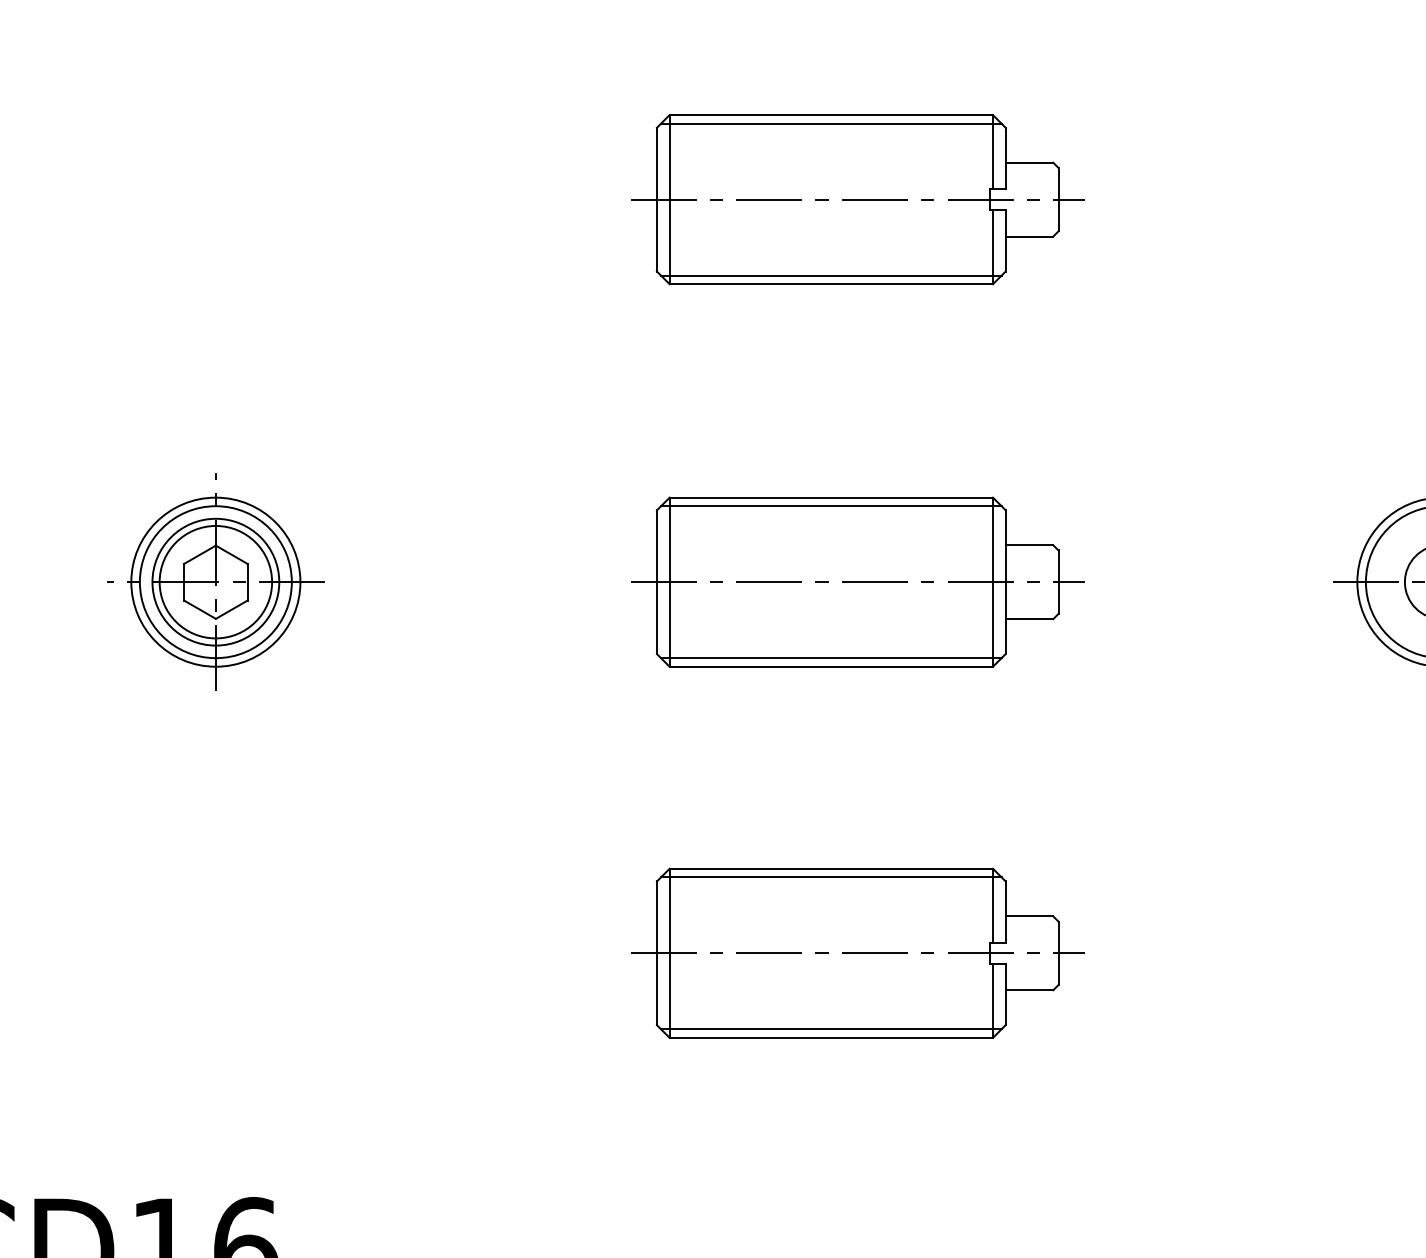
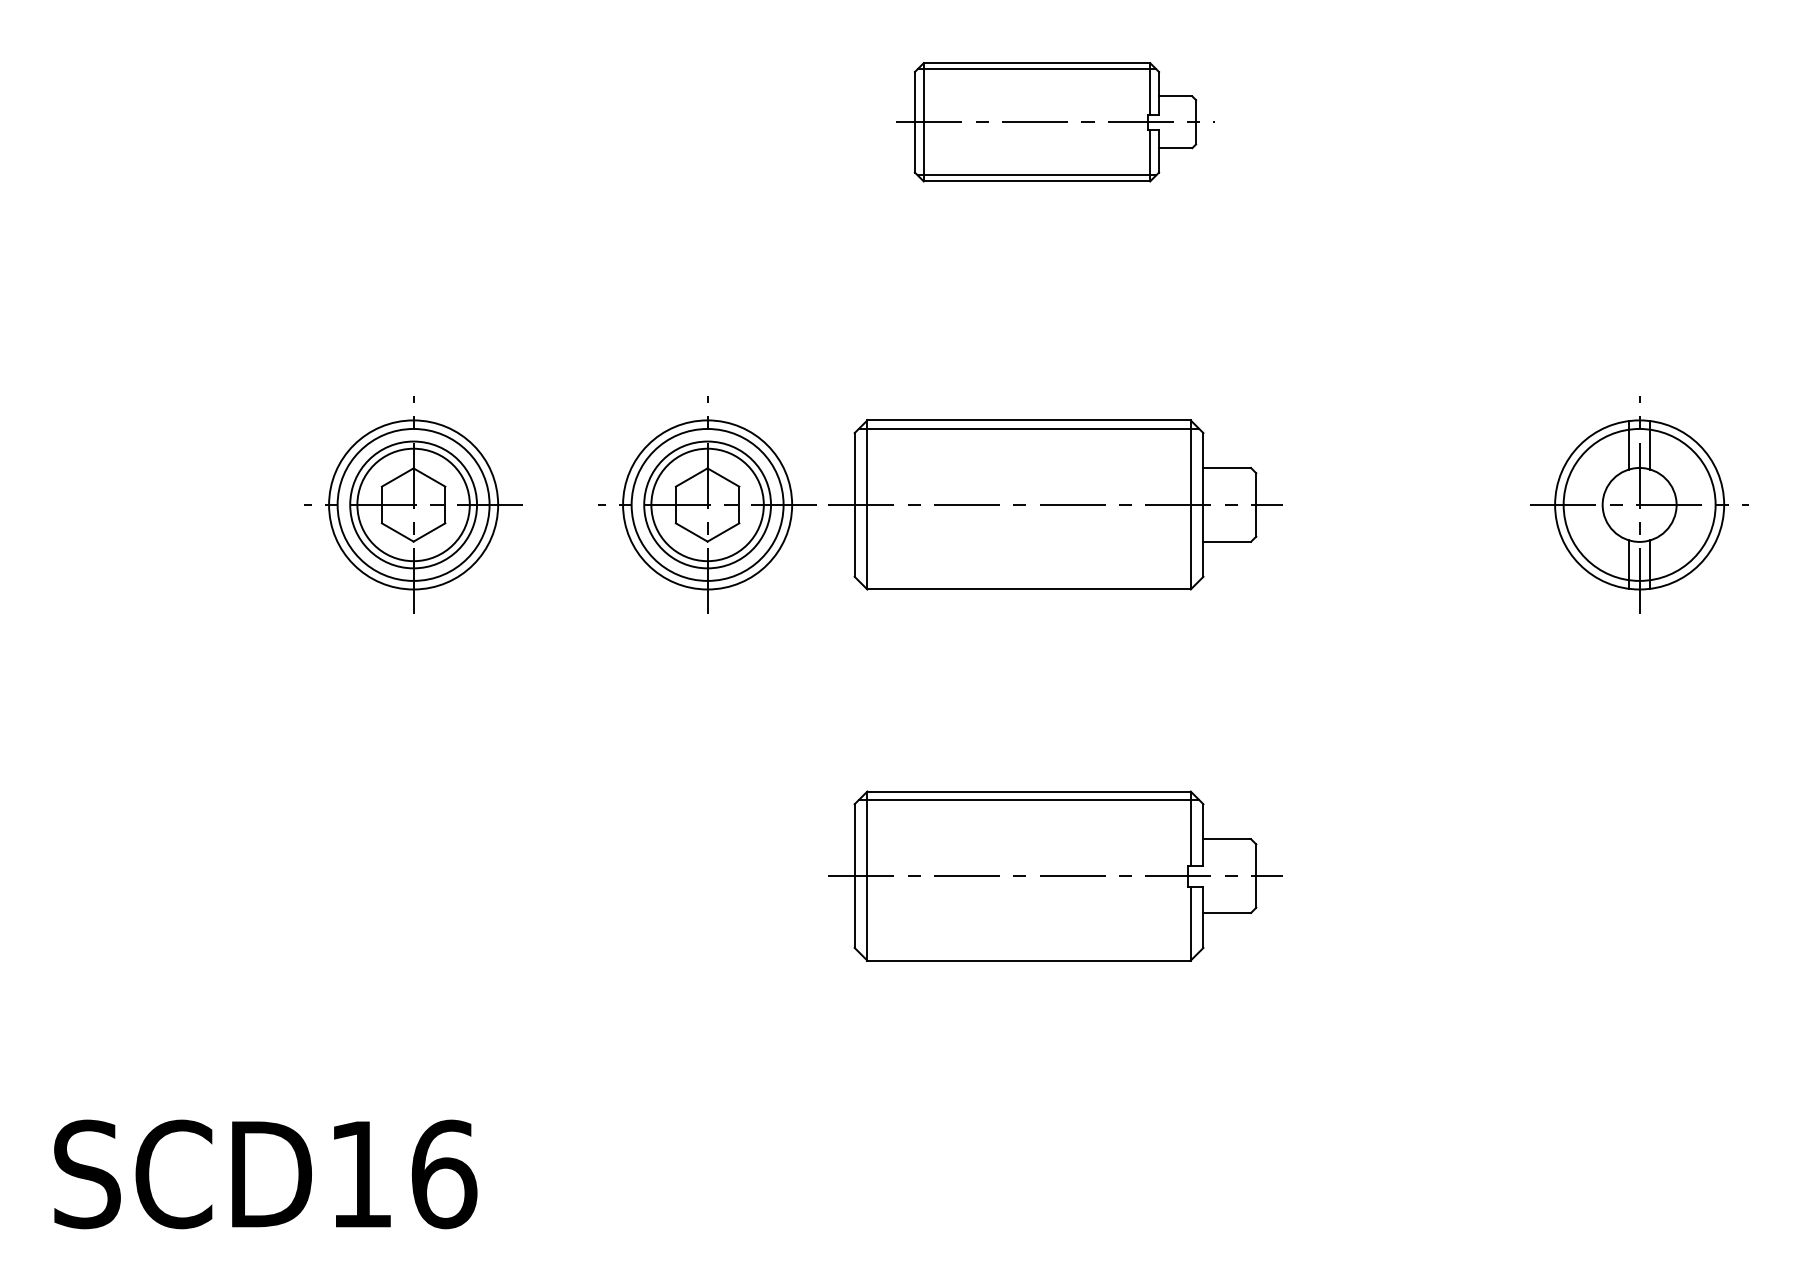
part: (857, 198) -> (1055, 121), size x0.7
part: (509, 581) -> (707, 504), added
line: (830, 657) -> (1028, 580), removed
line: (830, 1029) -> (1028, 952), removed

